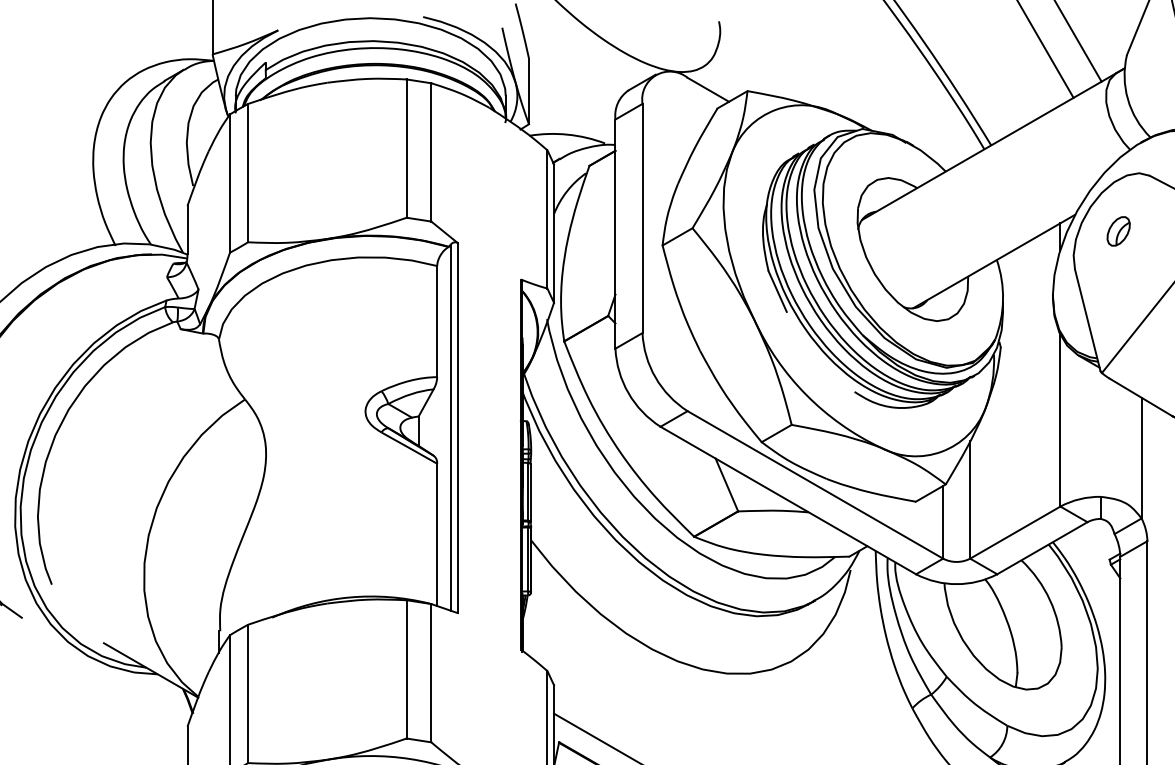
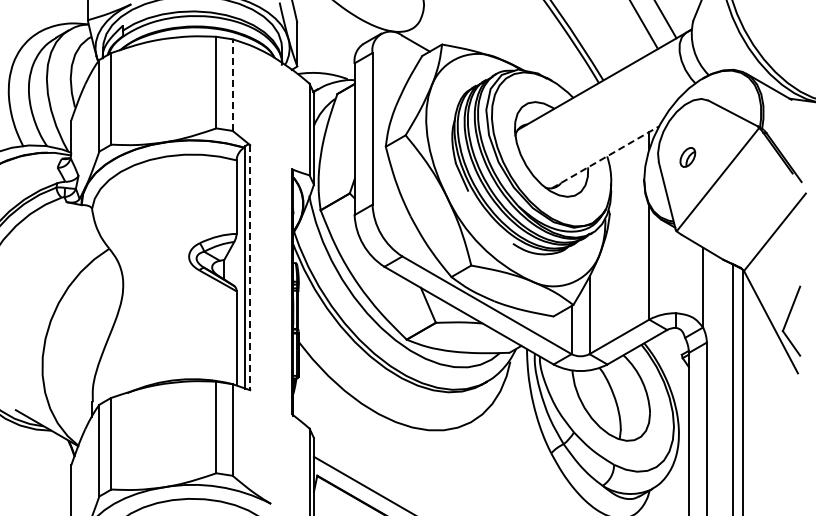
line: (431, 152) -> (232, 85), solid -> dashed
part: (1118, 231) -> (687, 157), moved
line: (994, 261) -> (605, 157), solid -> dashed
line: (458, 427) -> (250, 267), solid -> dashed

